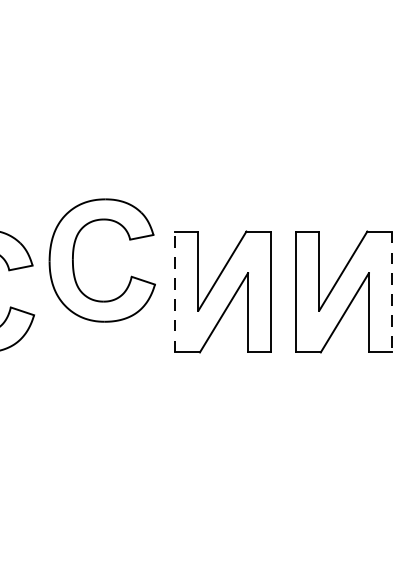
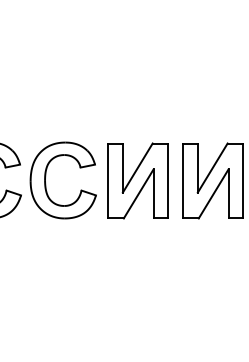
part: (75, 265) -> (46, 183), moved
line: (175, 291) -> (108, 180), dashed -> solid
line: (391, 292) -> (242, 181), dashed -> solid

